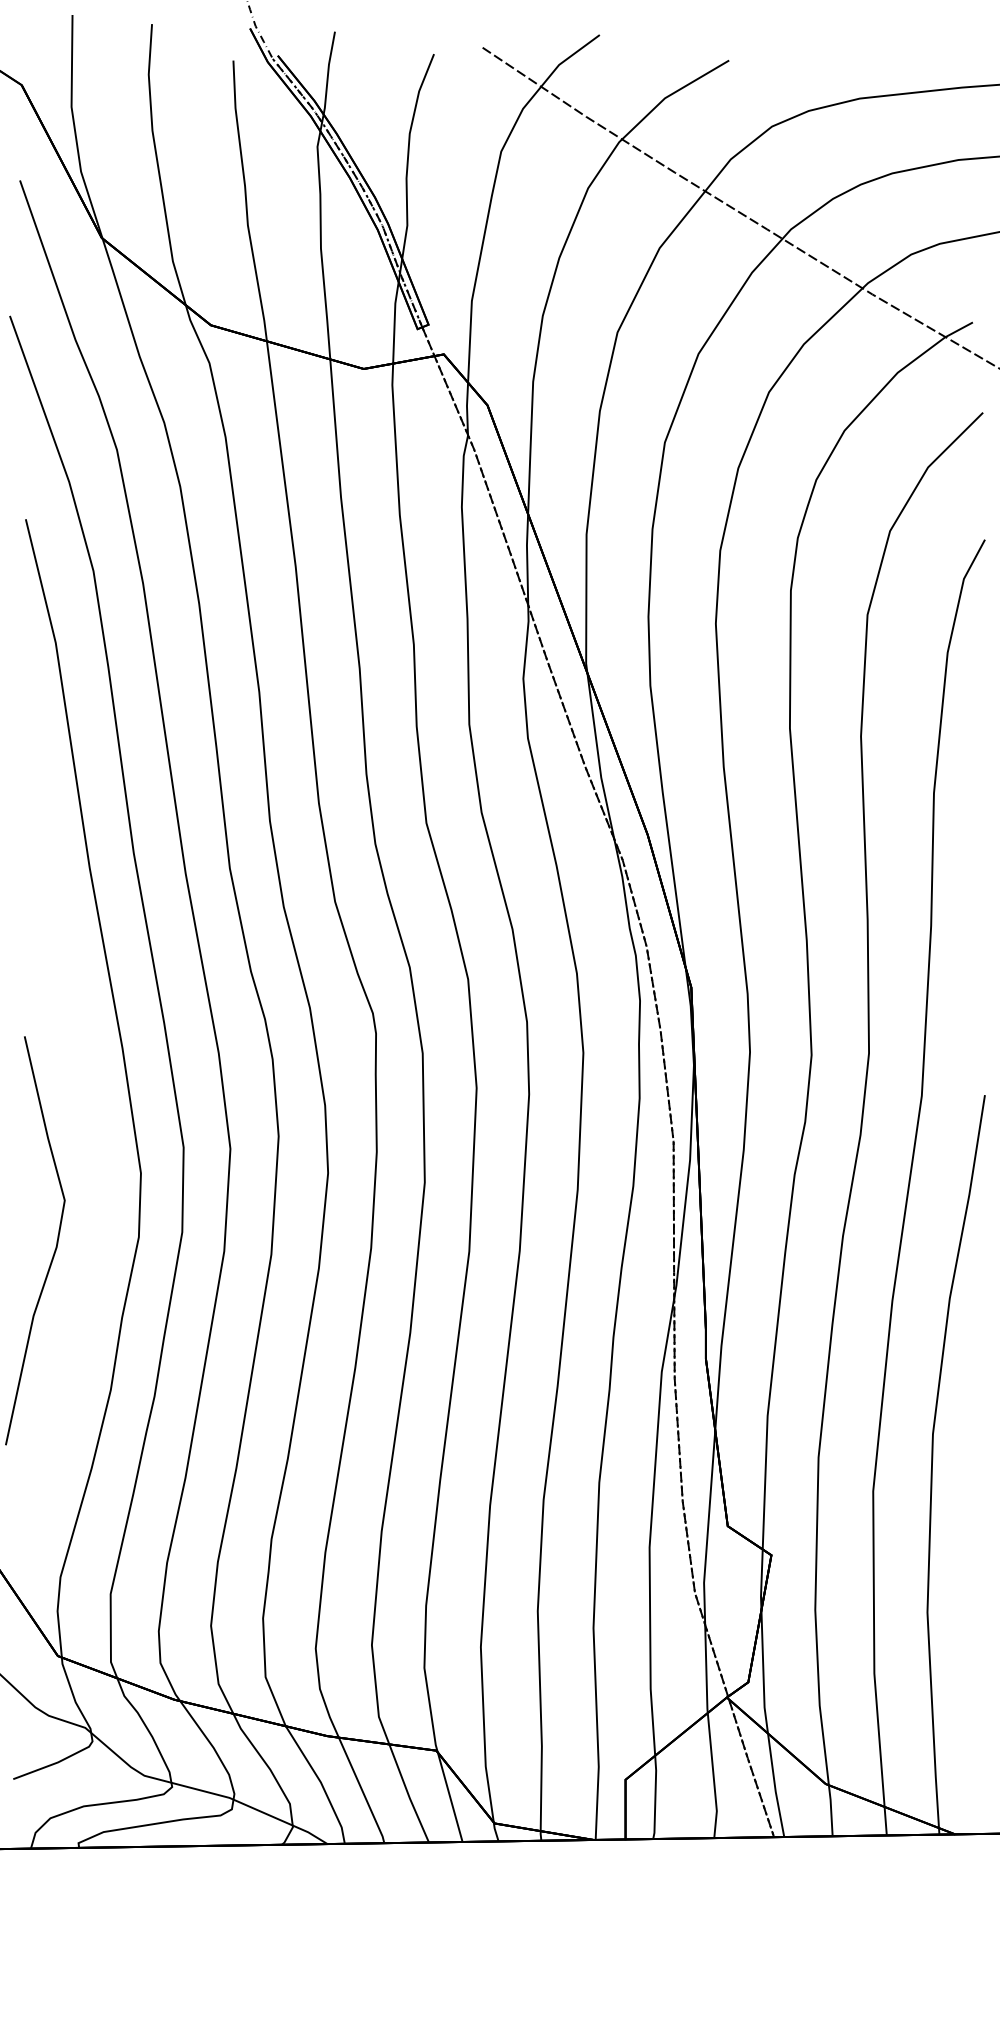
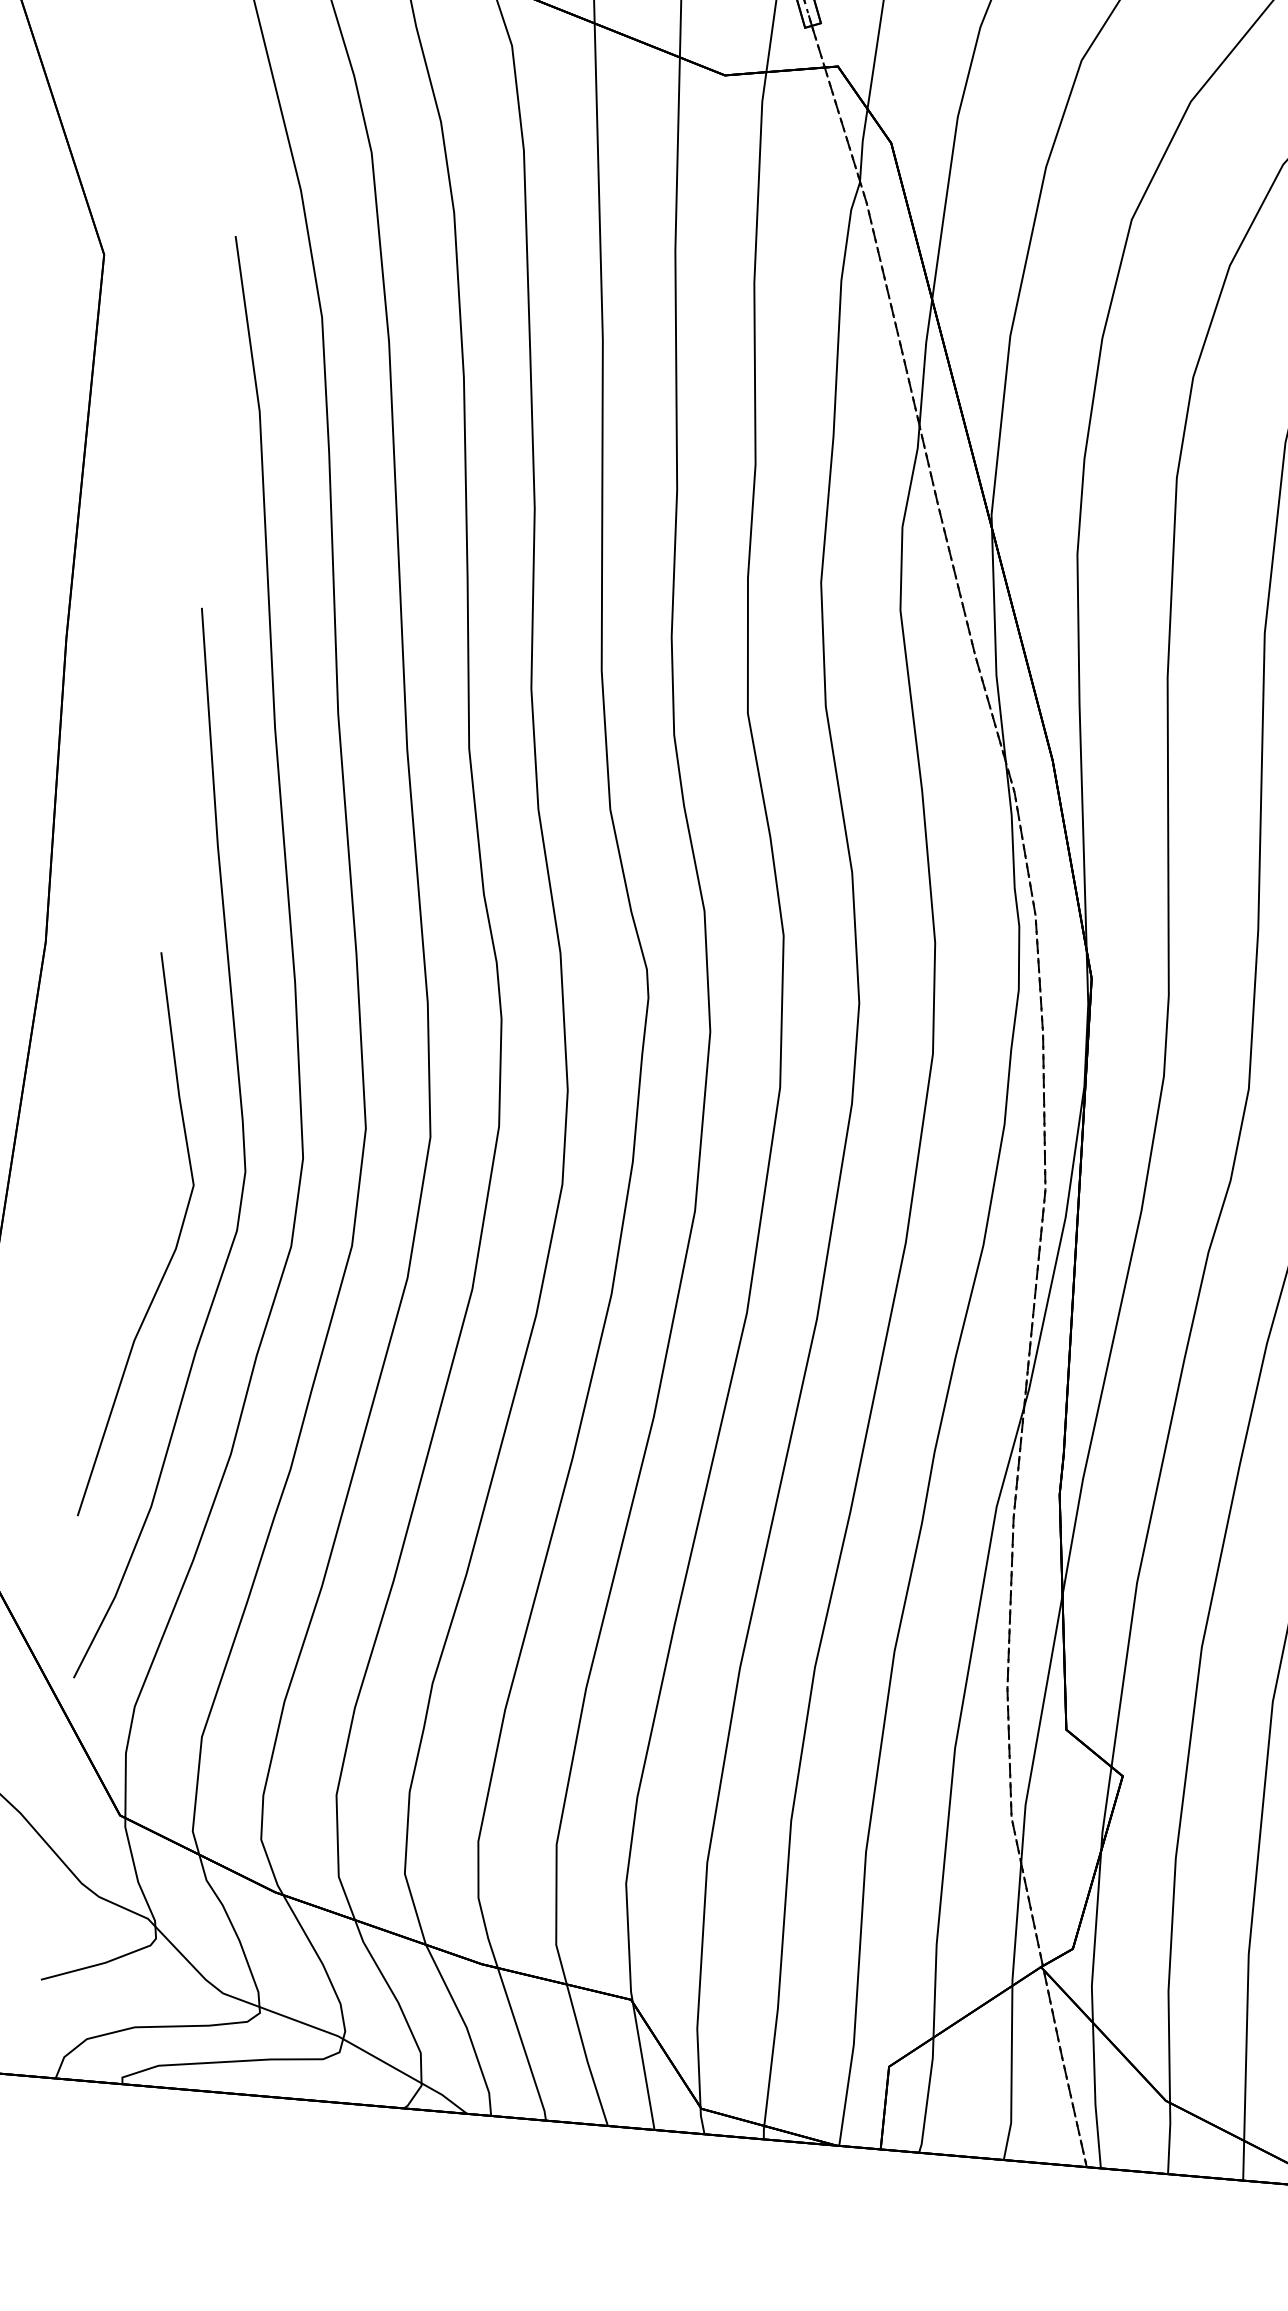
curve: (96, 1167) -> (242, 1144), added

